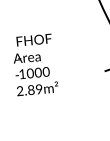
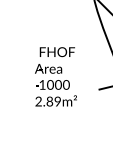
text: (34, 64) -> (55, 76), moved

